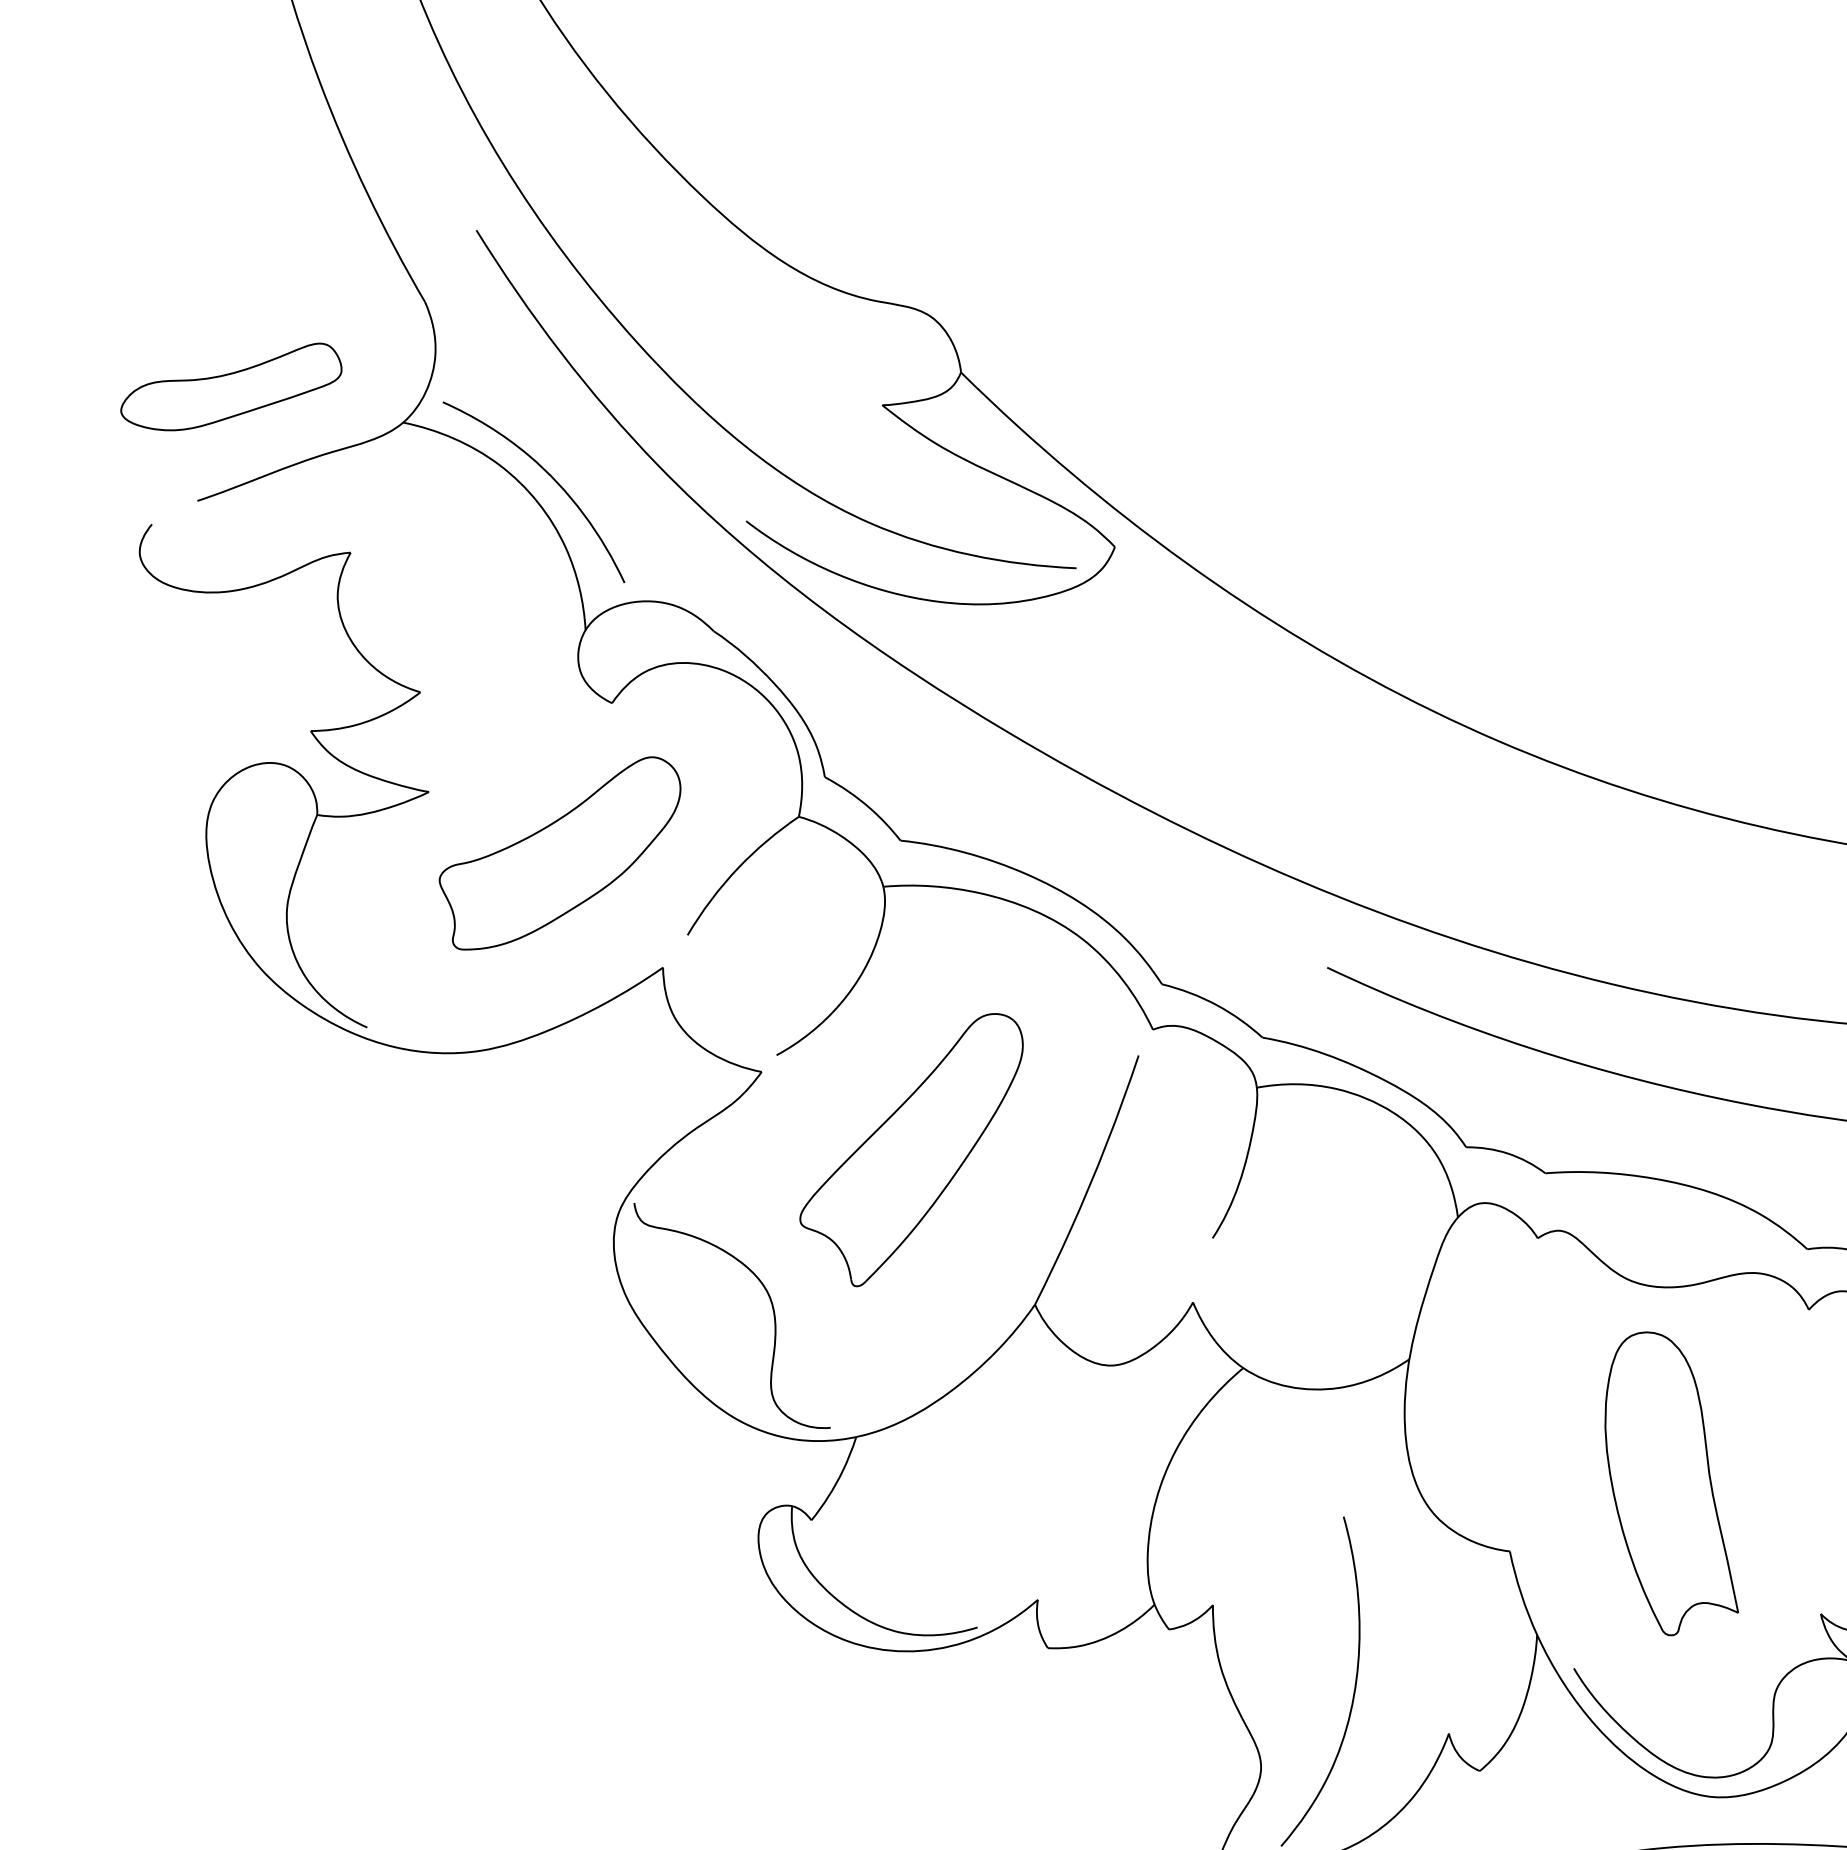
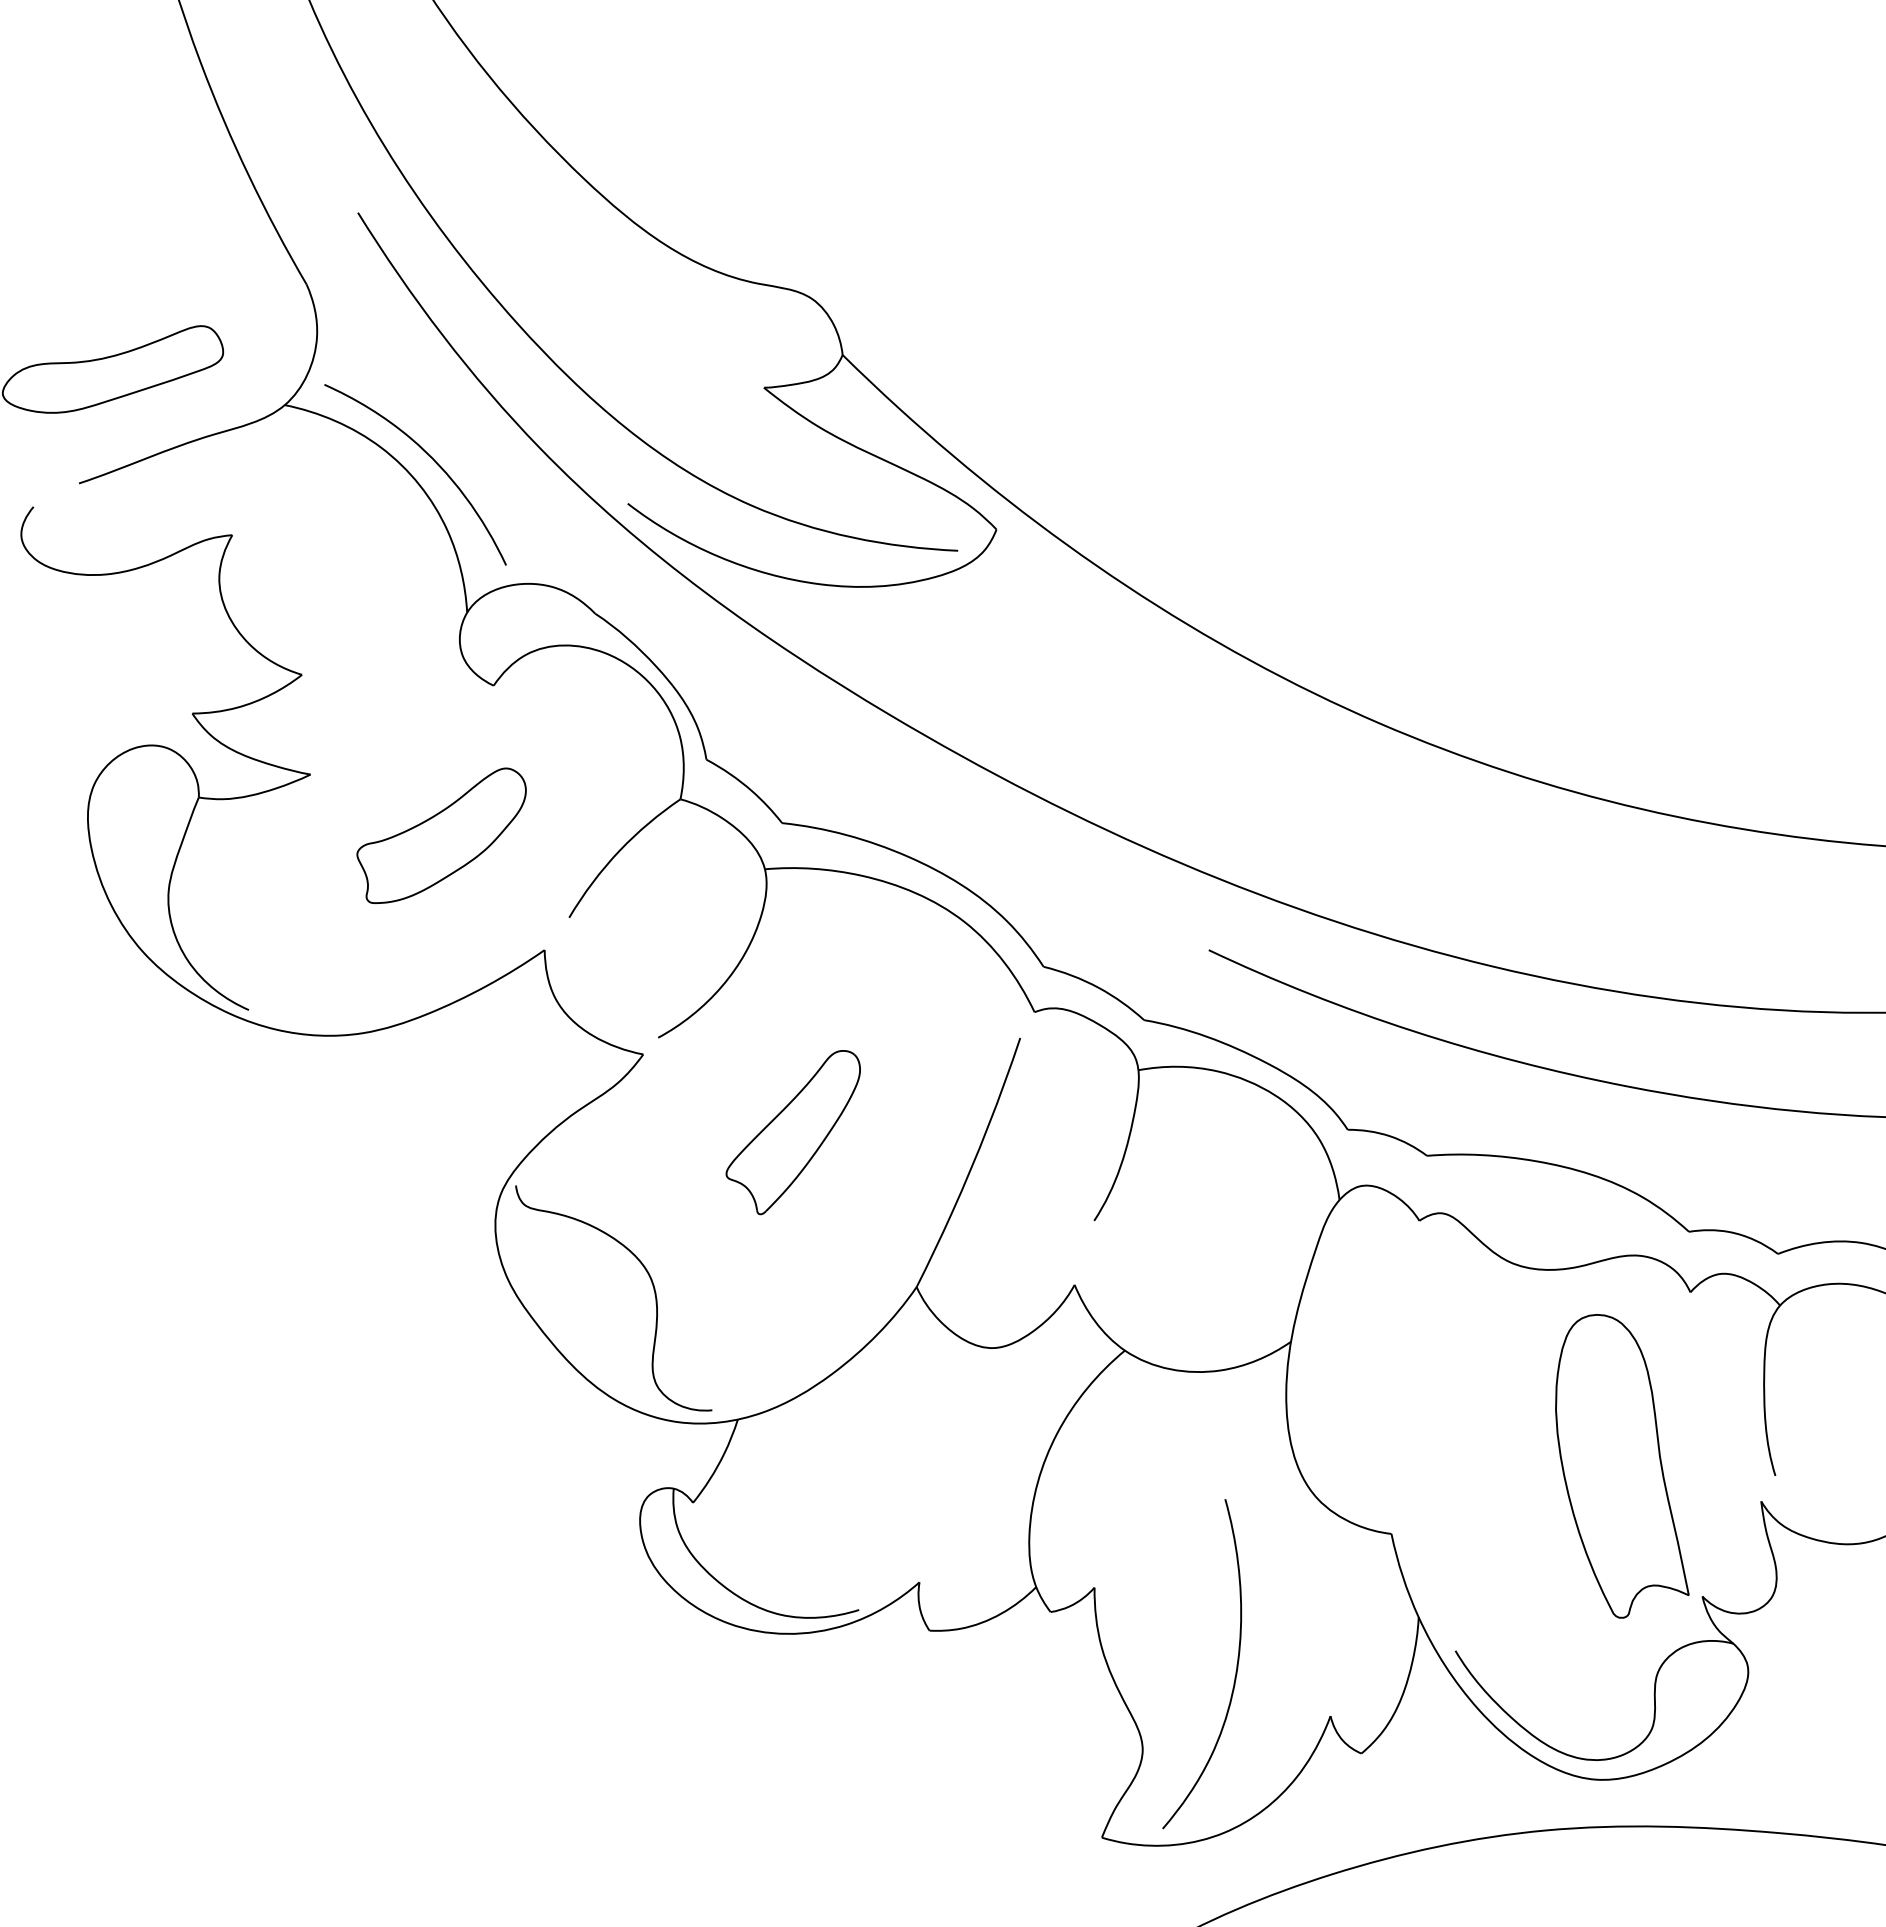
part: (559, 852) -> (441, 835), size x0.7
part: (911, 1149) -> (793, 1132), size x0.6
part: (1671, 1483) -> (1622, 1466), moved

